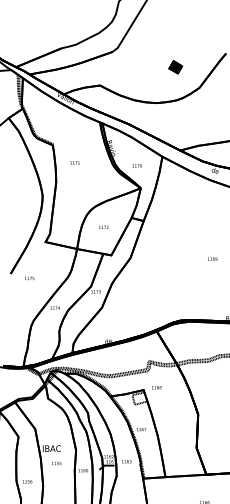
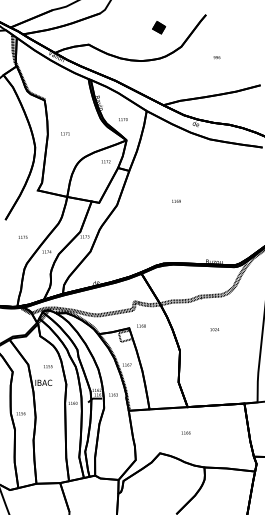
text: (75, 162) -> (65, 133), moved
text: (103, 227) -> (105, 161), moved
text: (212, 258) -> (176, 200), moved
text: (30, 277) -> (23, 236), moved
text: (56, 463) -> (48, 366), moved

